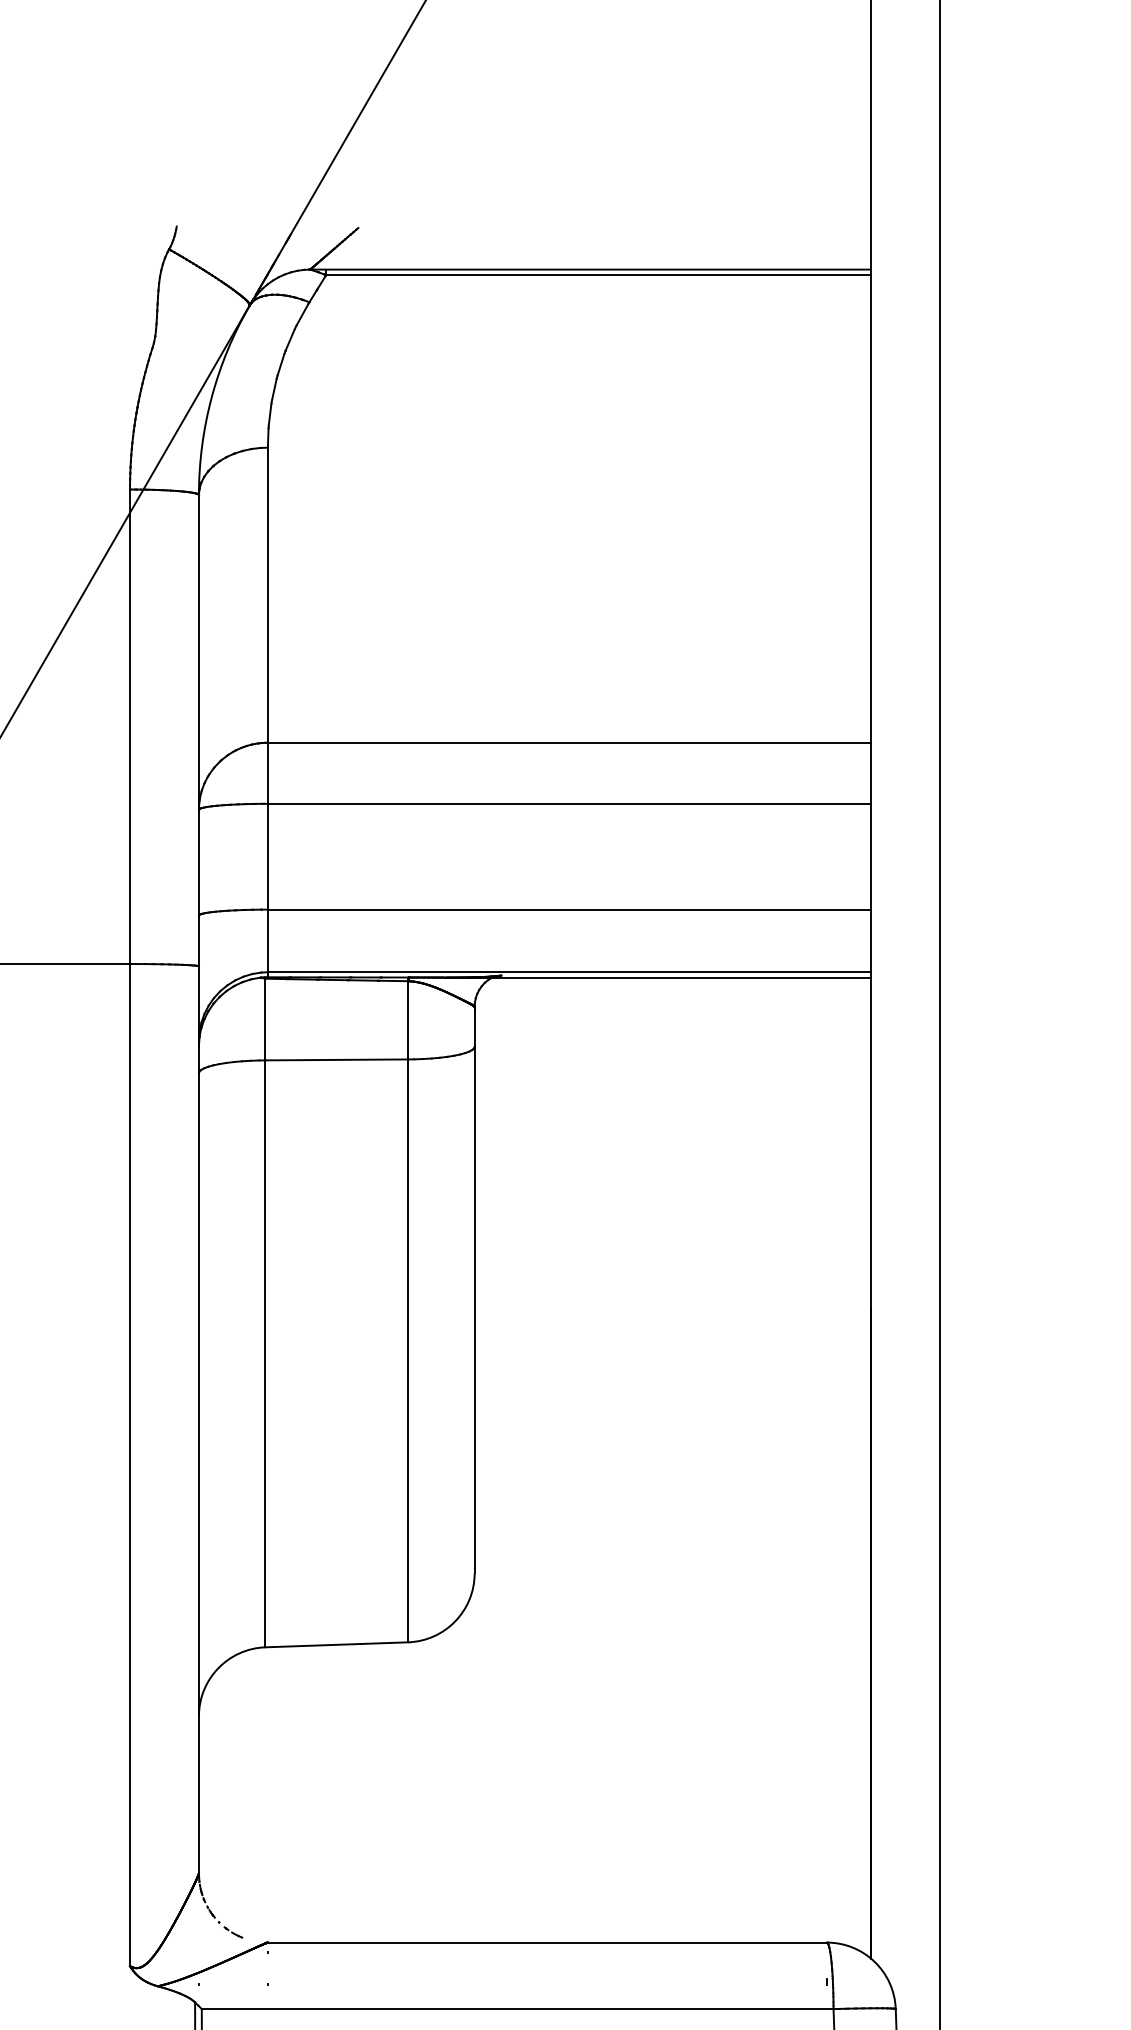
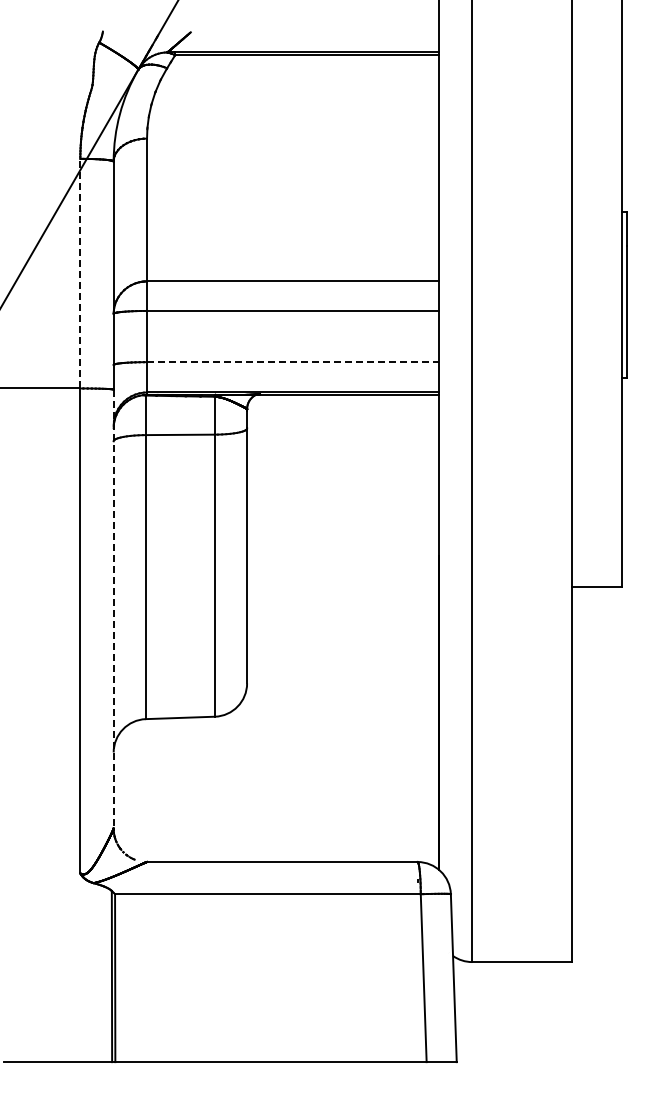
line: (130, 726) -> (80, 273), solid -> dashed
line: (568, 910) -> (292, 362), solid -> dashed
line: (198, 1420) -> (113, 609), solid -> dashed

